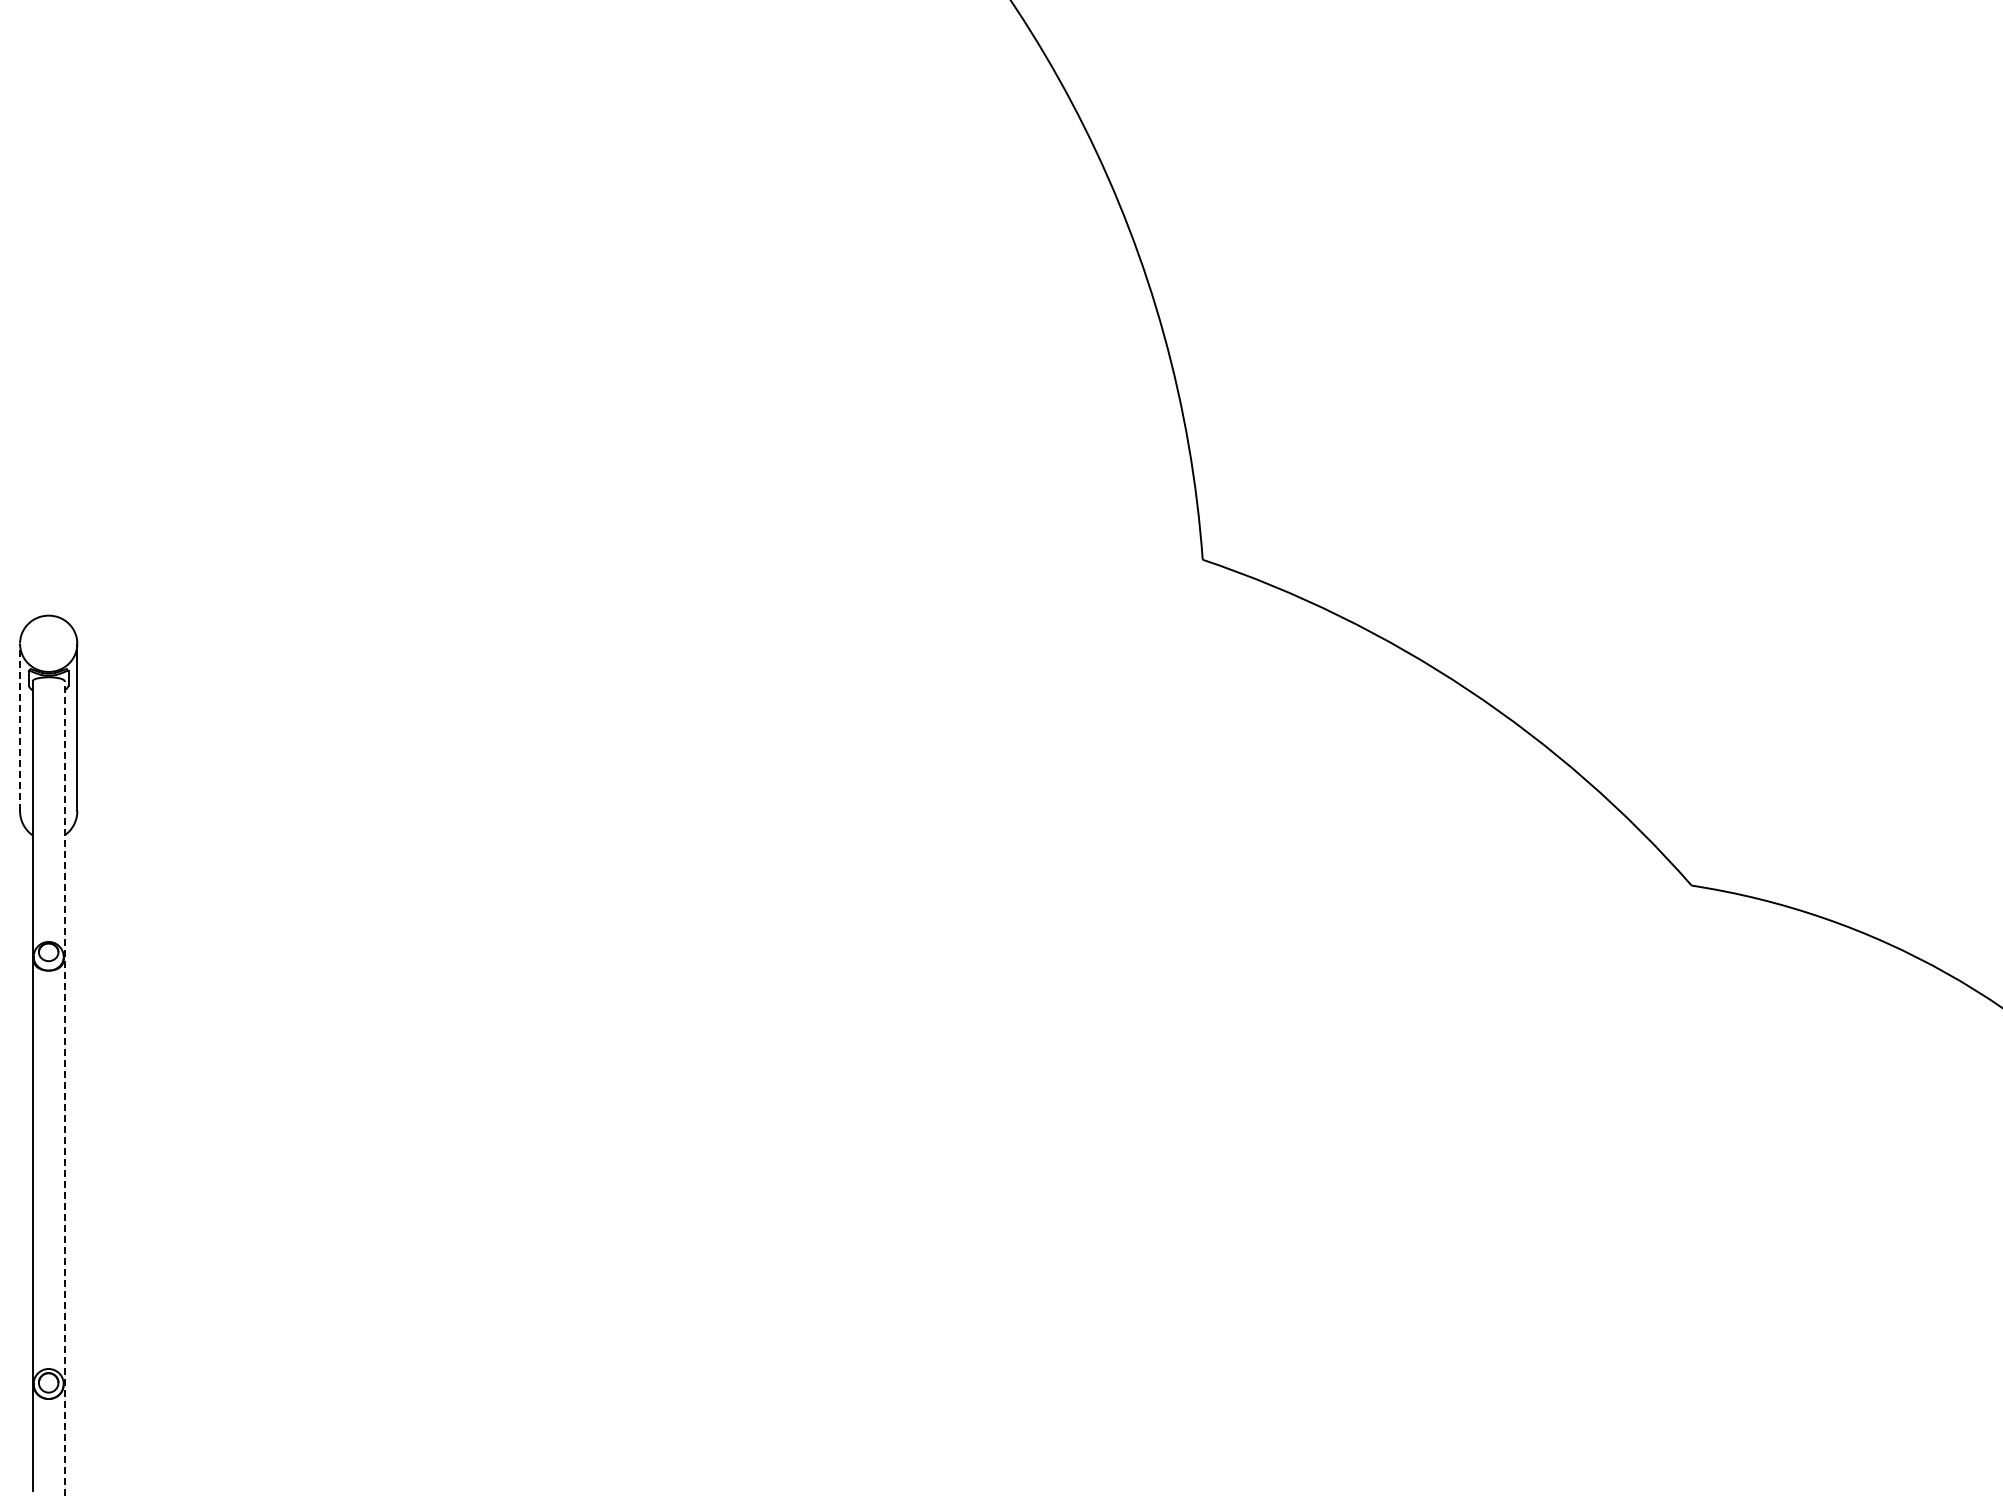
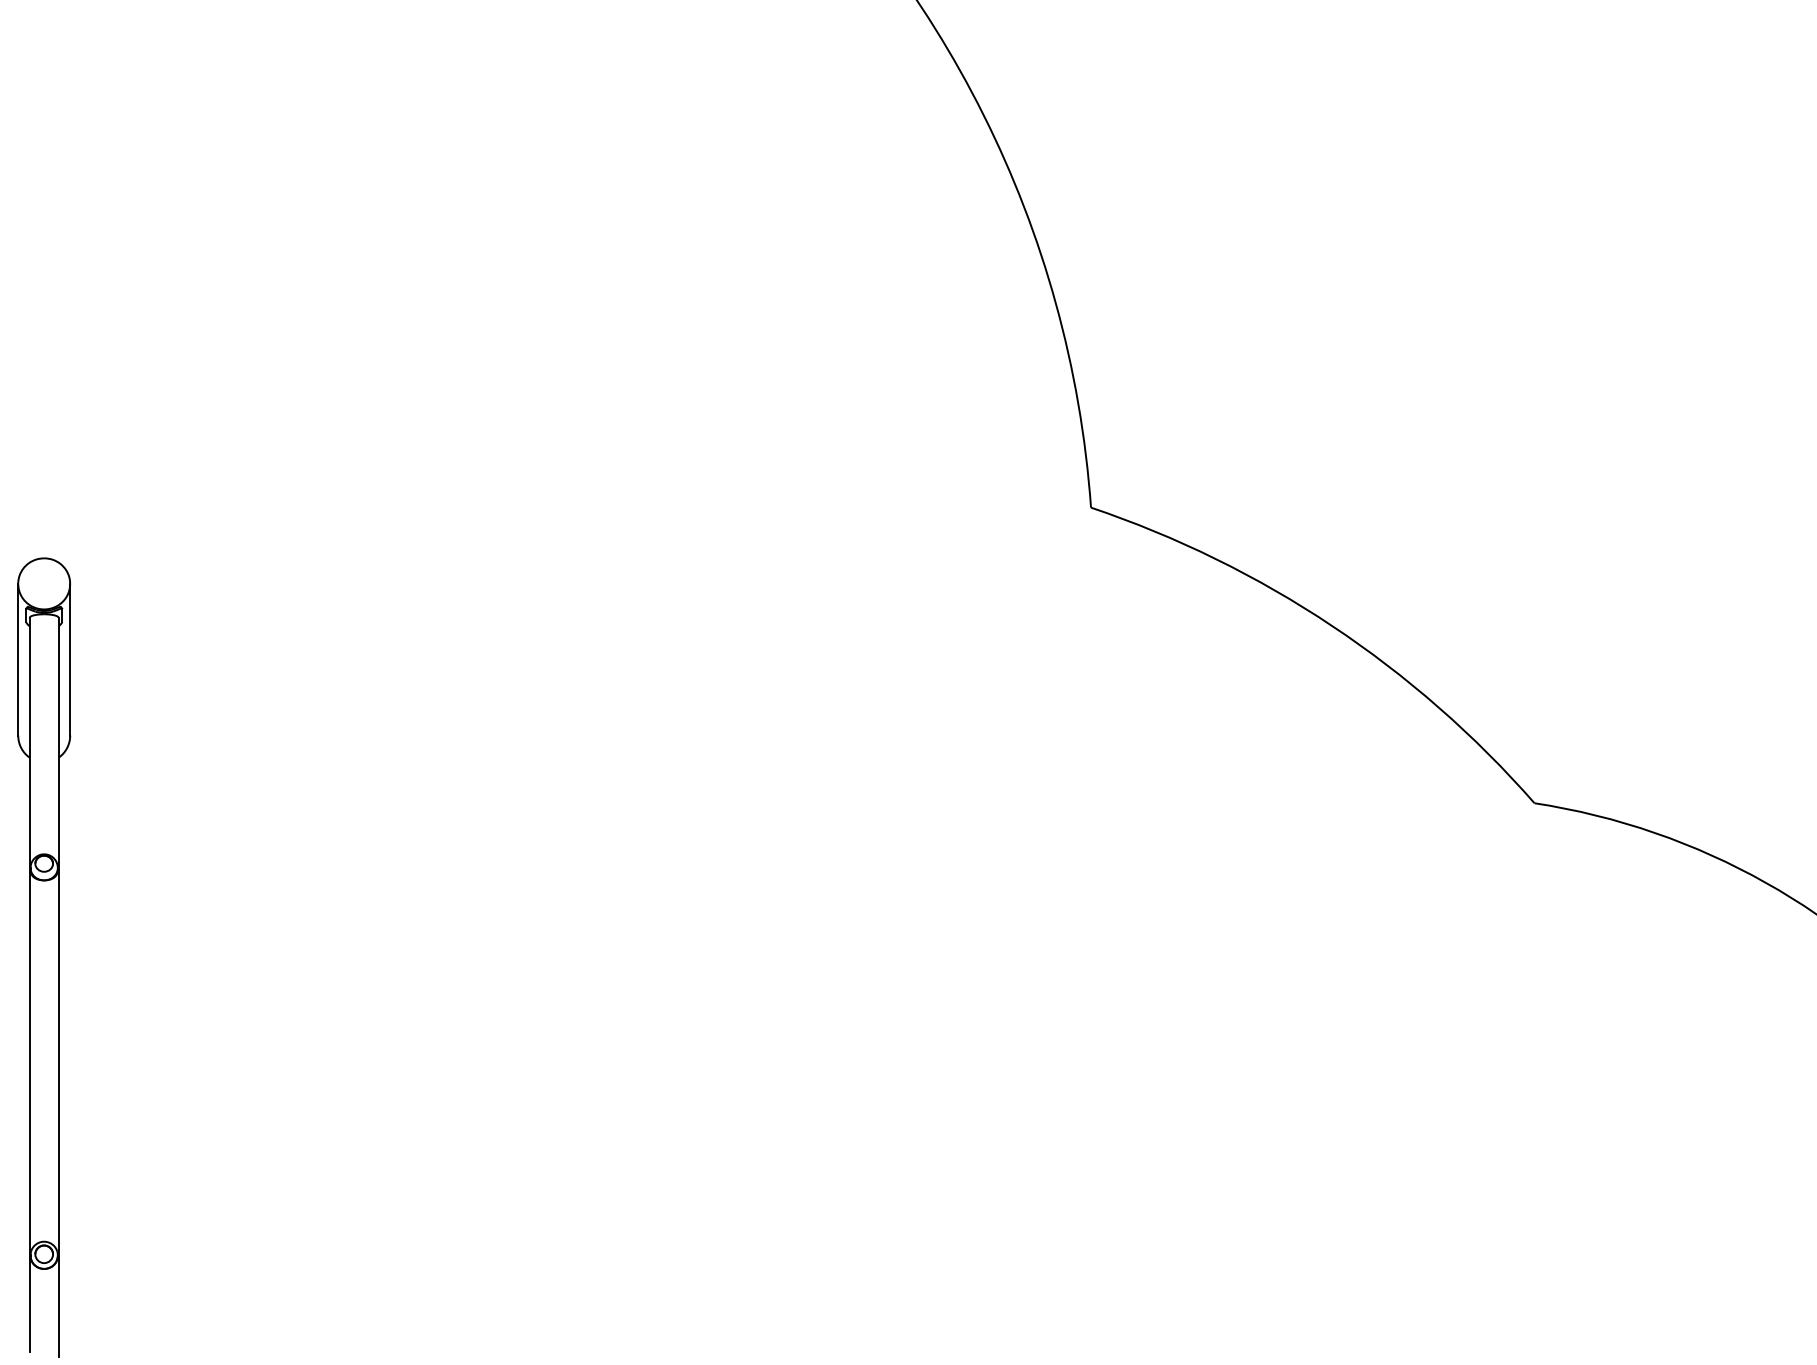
line: (20, 727) -> (18, 659), dashed -> solid
line: (64, 1088) -> (58, 987), dashed -> solid

